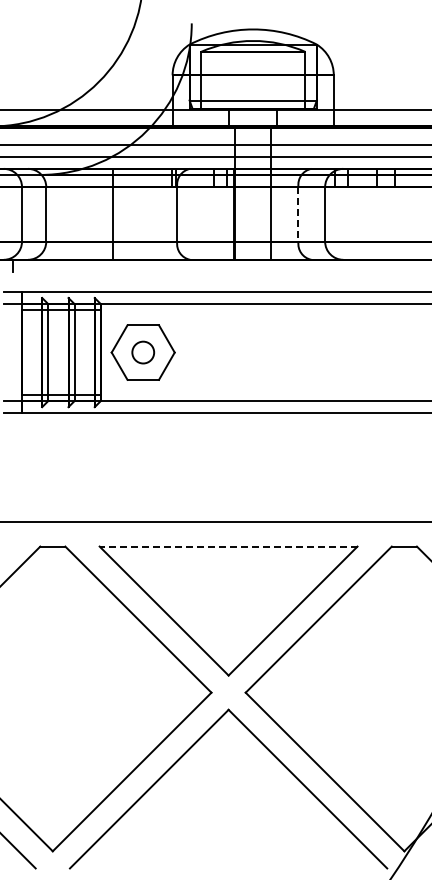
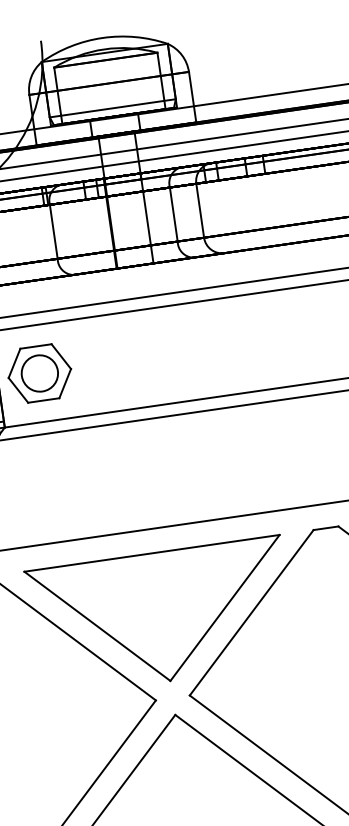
line: (298, 214) -> (173, 214), dashed -> solid
circle: (143, 352) -> (40, 373), size x1.67
line: (228, 546) -> (151, 553), dashed -> solid

